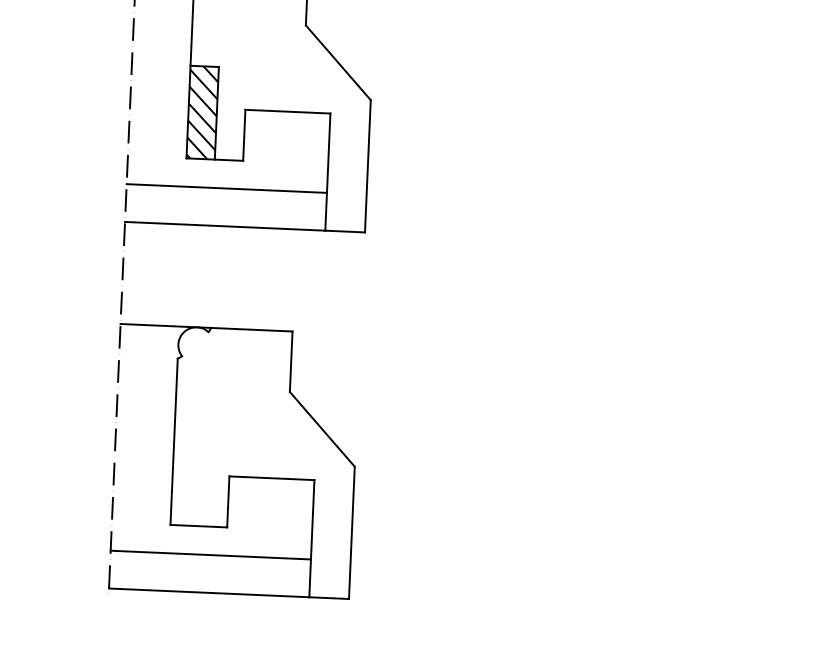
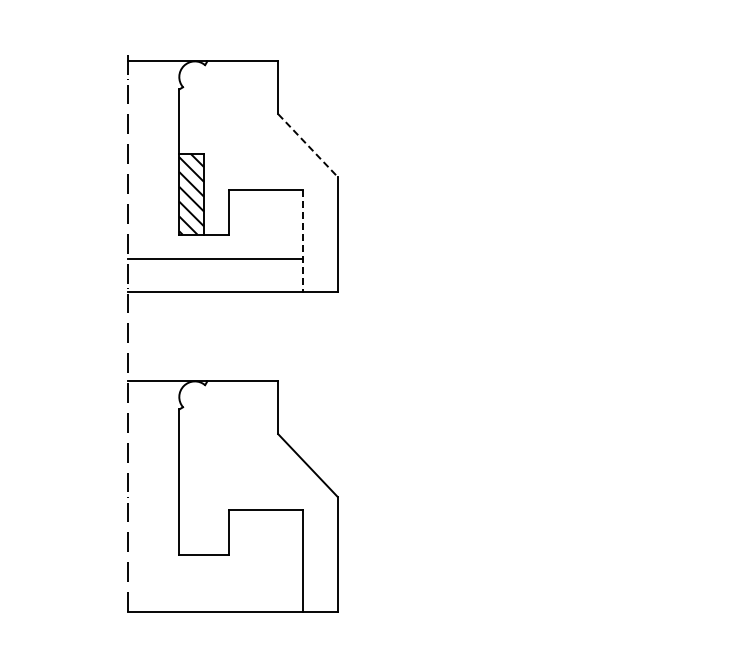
line: (338, 62) -> (308, 145), solid -> dashed
line: (328, 172) -> (303, 241), solid -> dashed
line: (210, 555) -> (215, 579), removed

